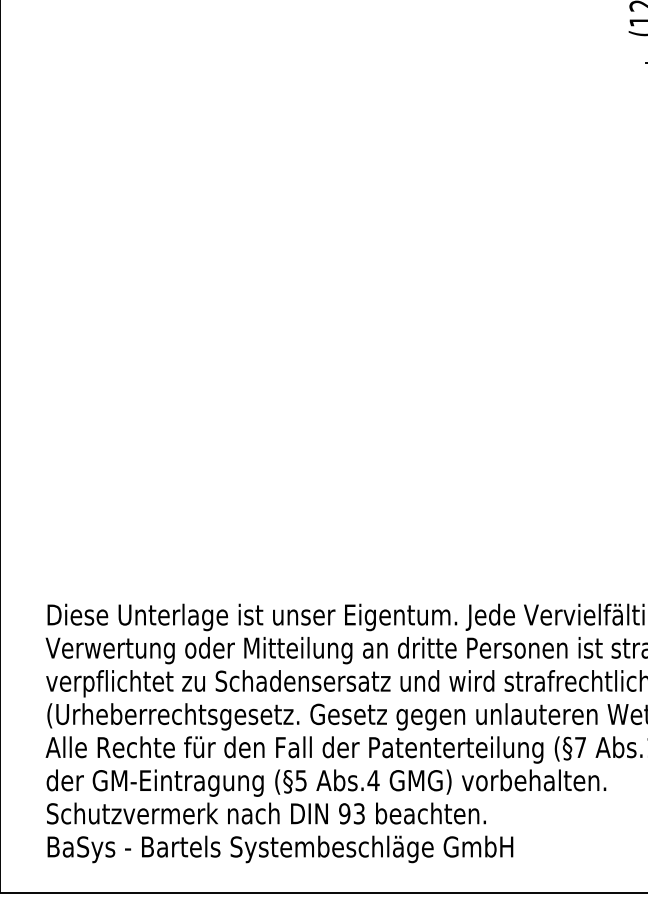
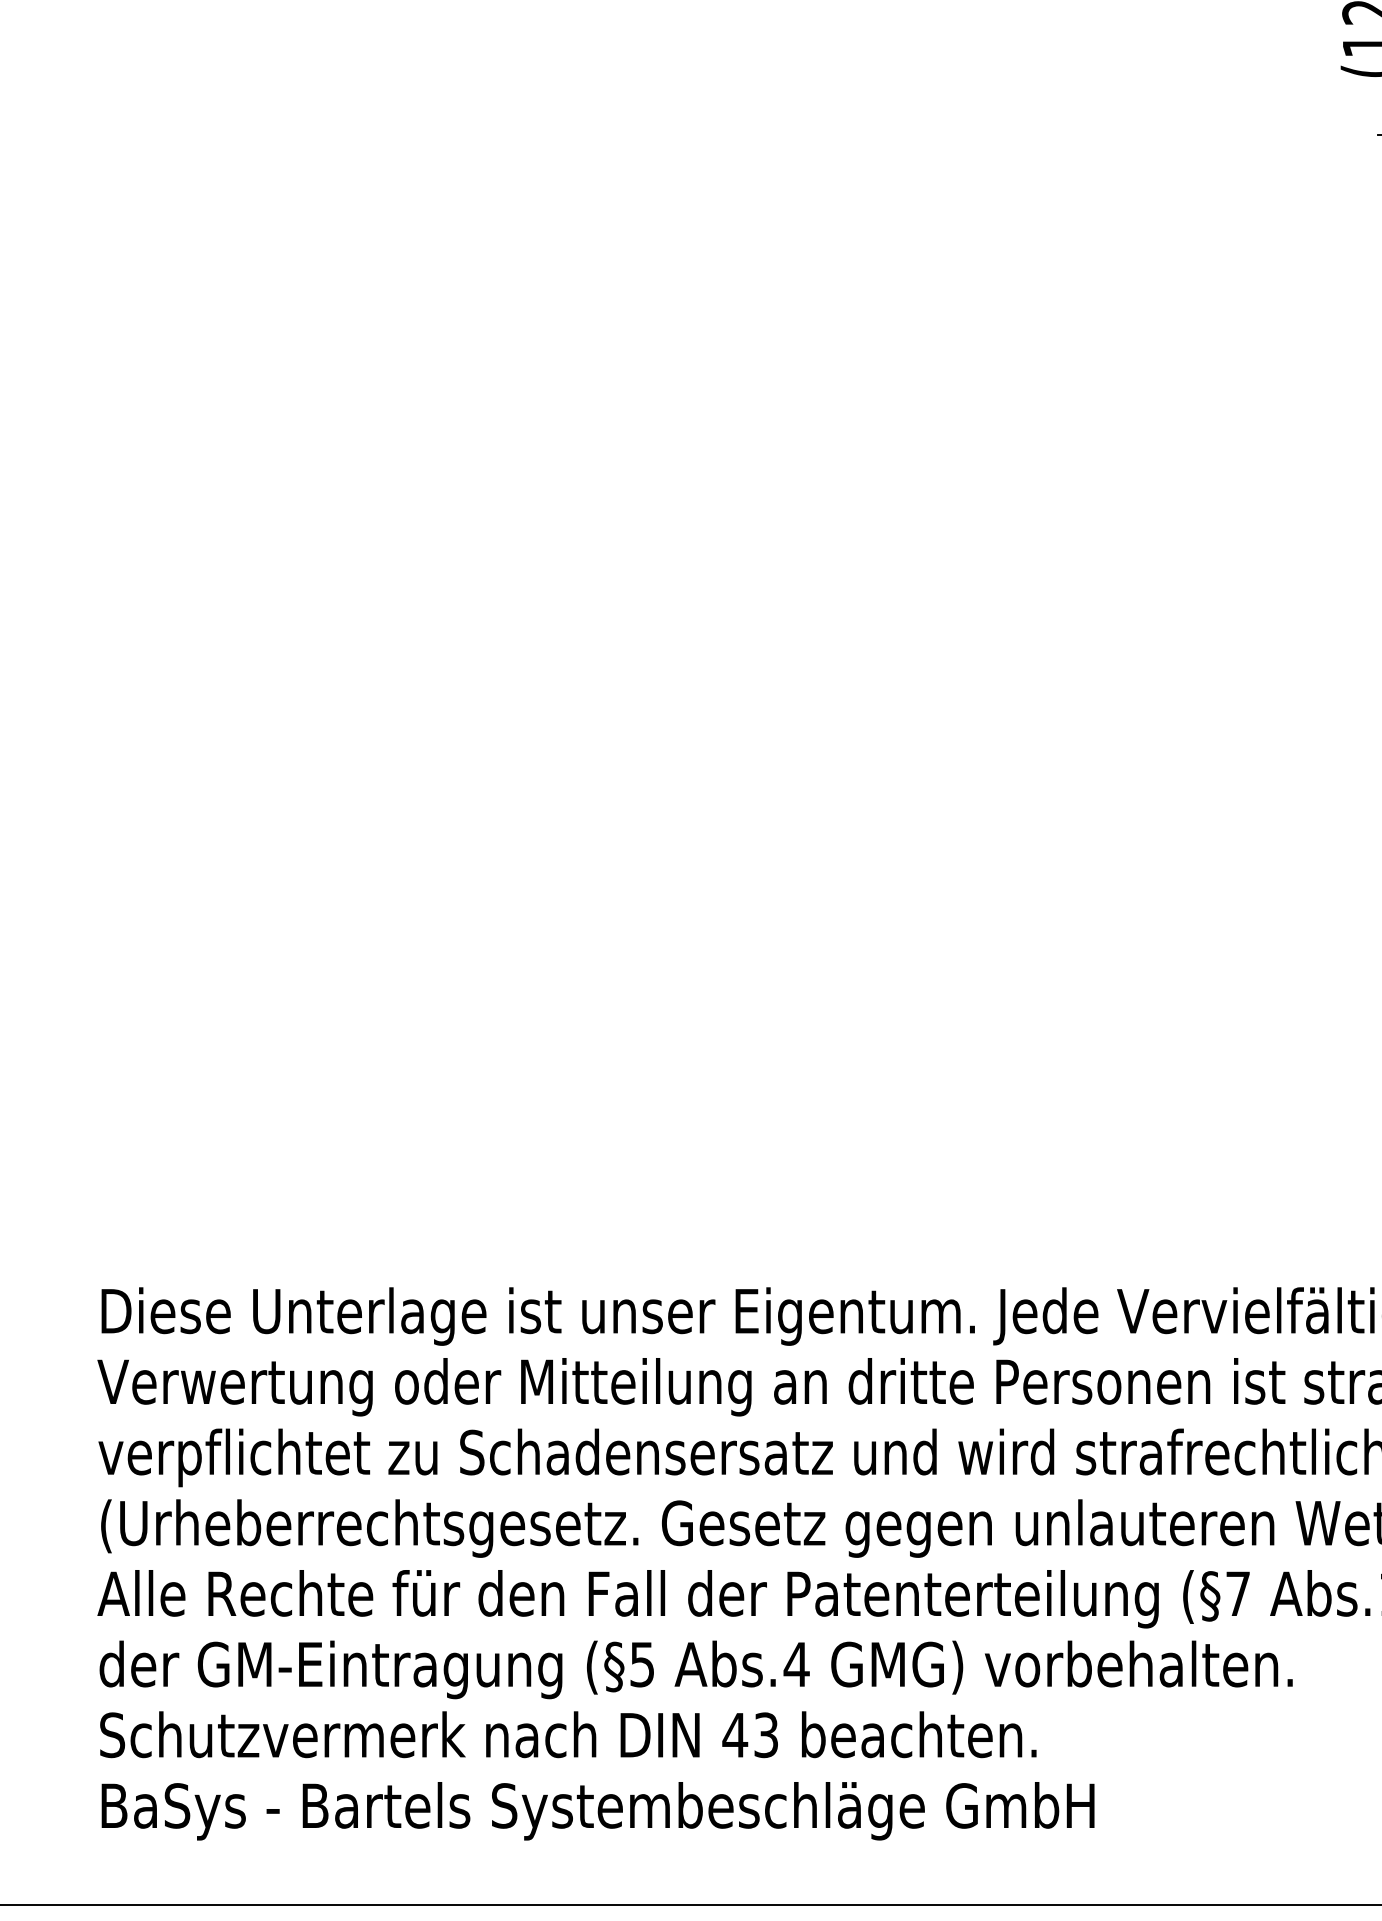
text: (344, 813) -> (734, 1734), 93 -> 43

